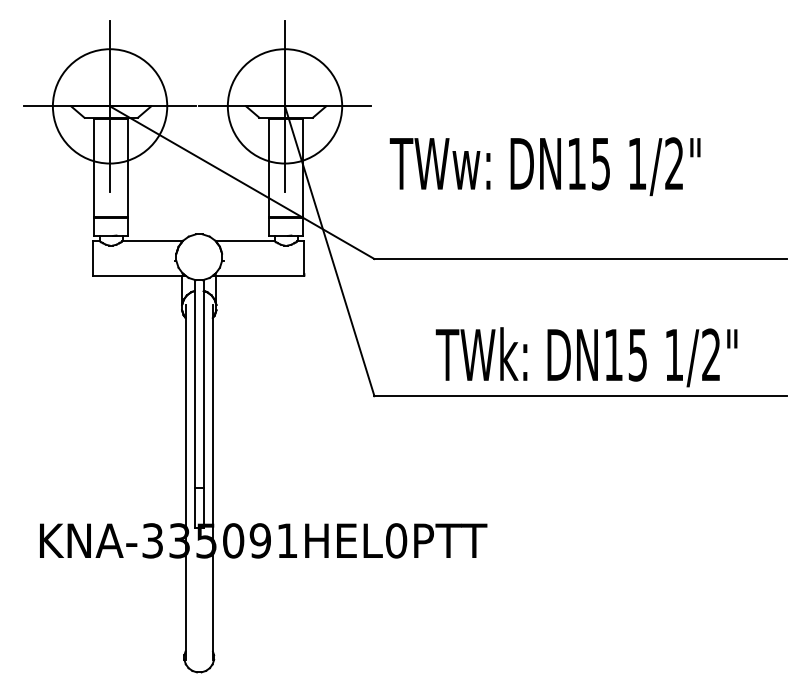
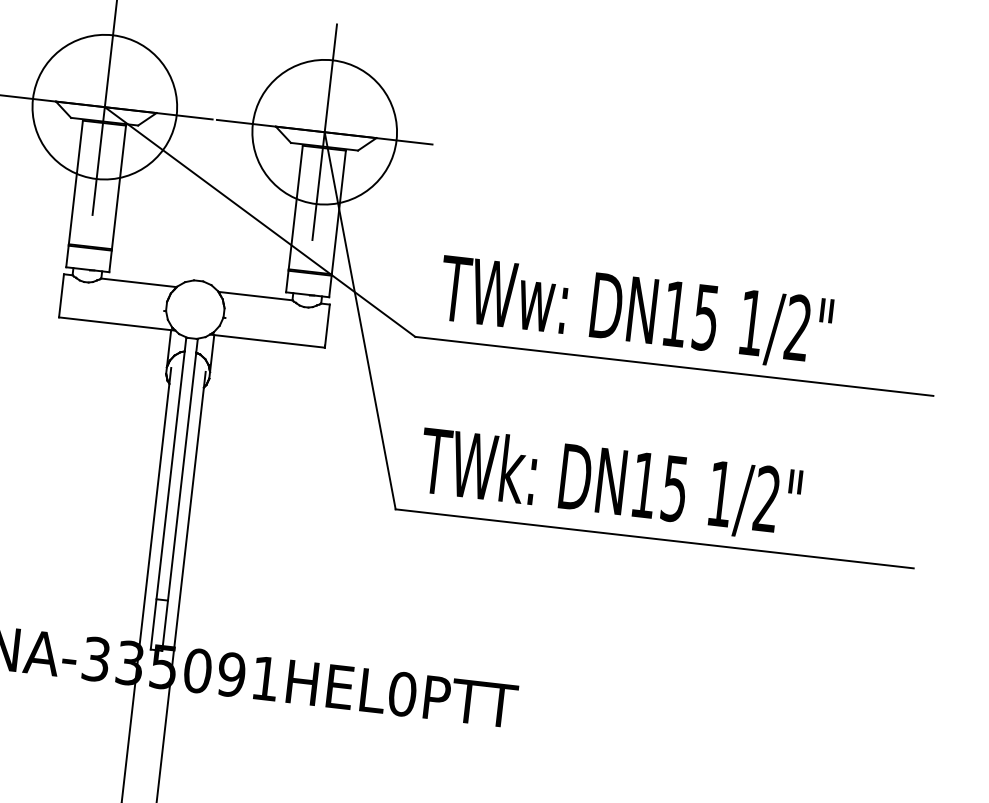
text: (544, 166) -> (634, 312), moved
text: (586, 357) -> (609, 484), moved

